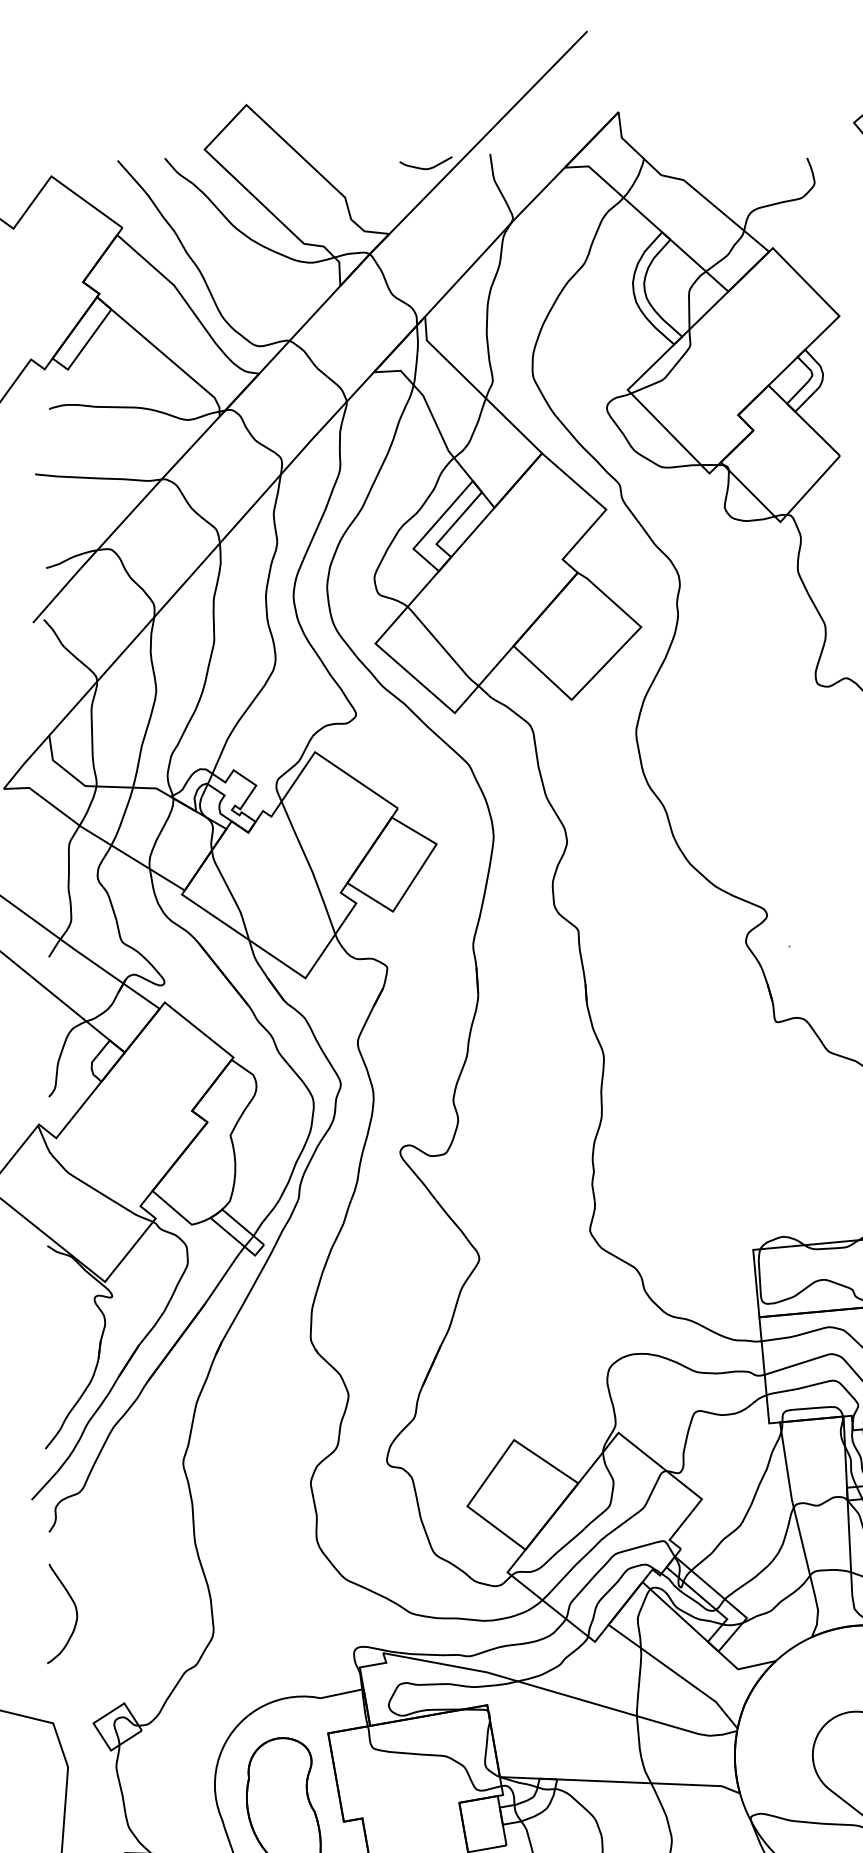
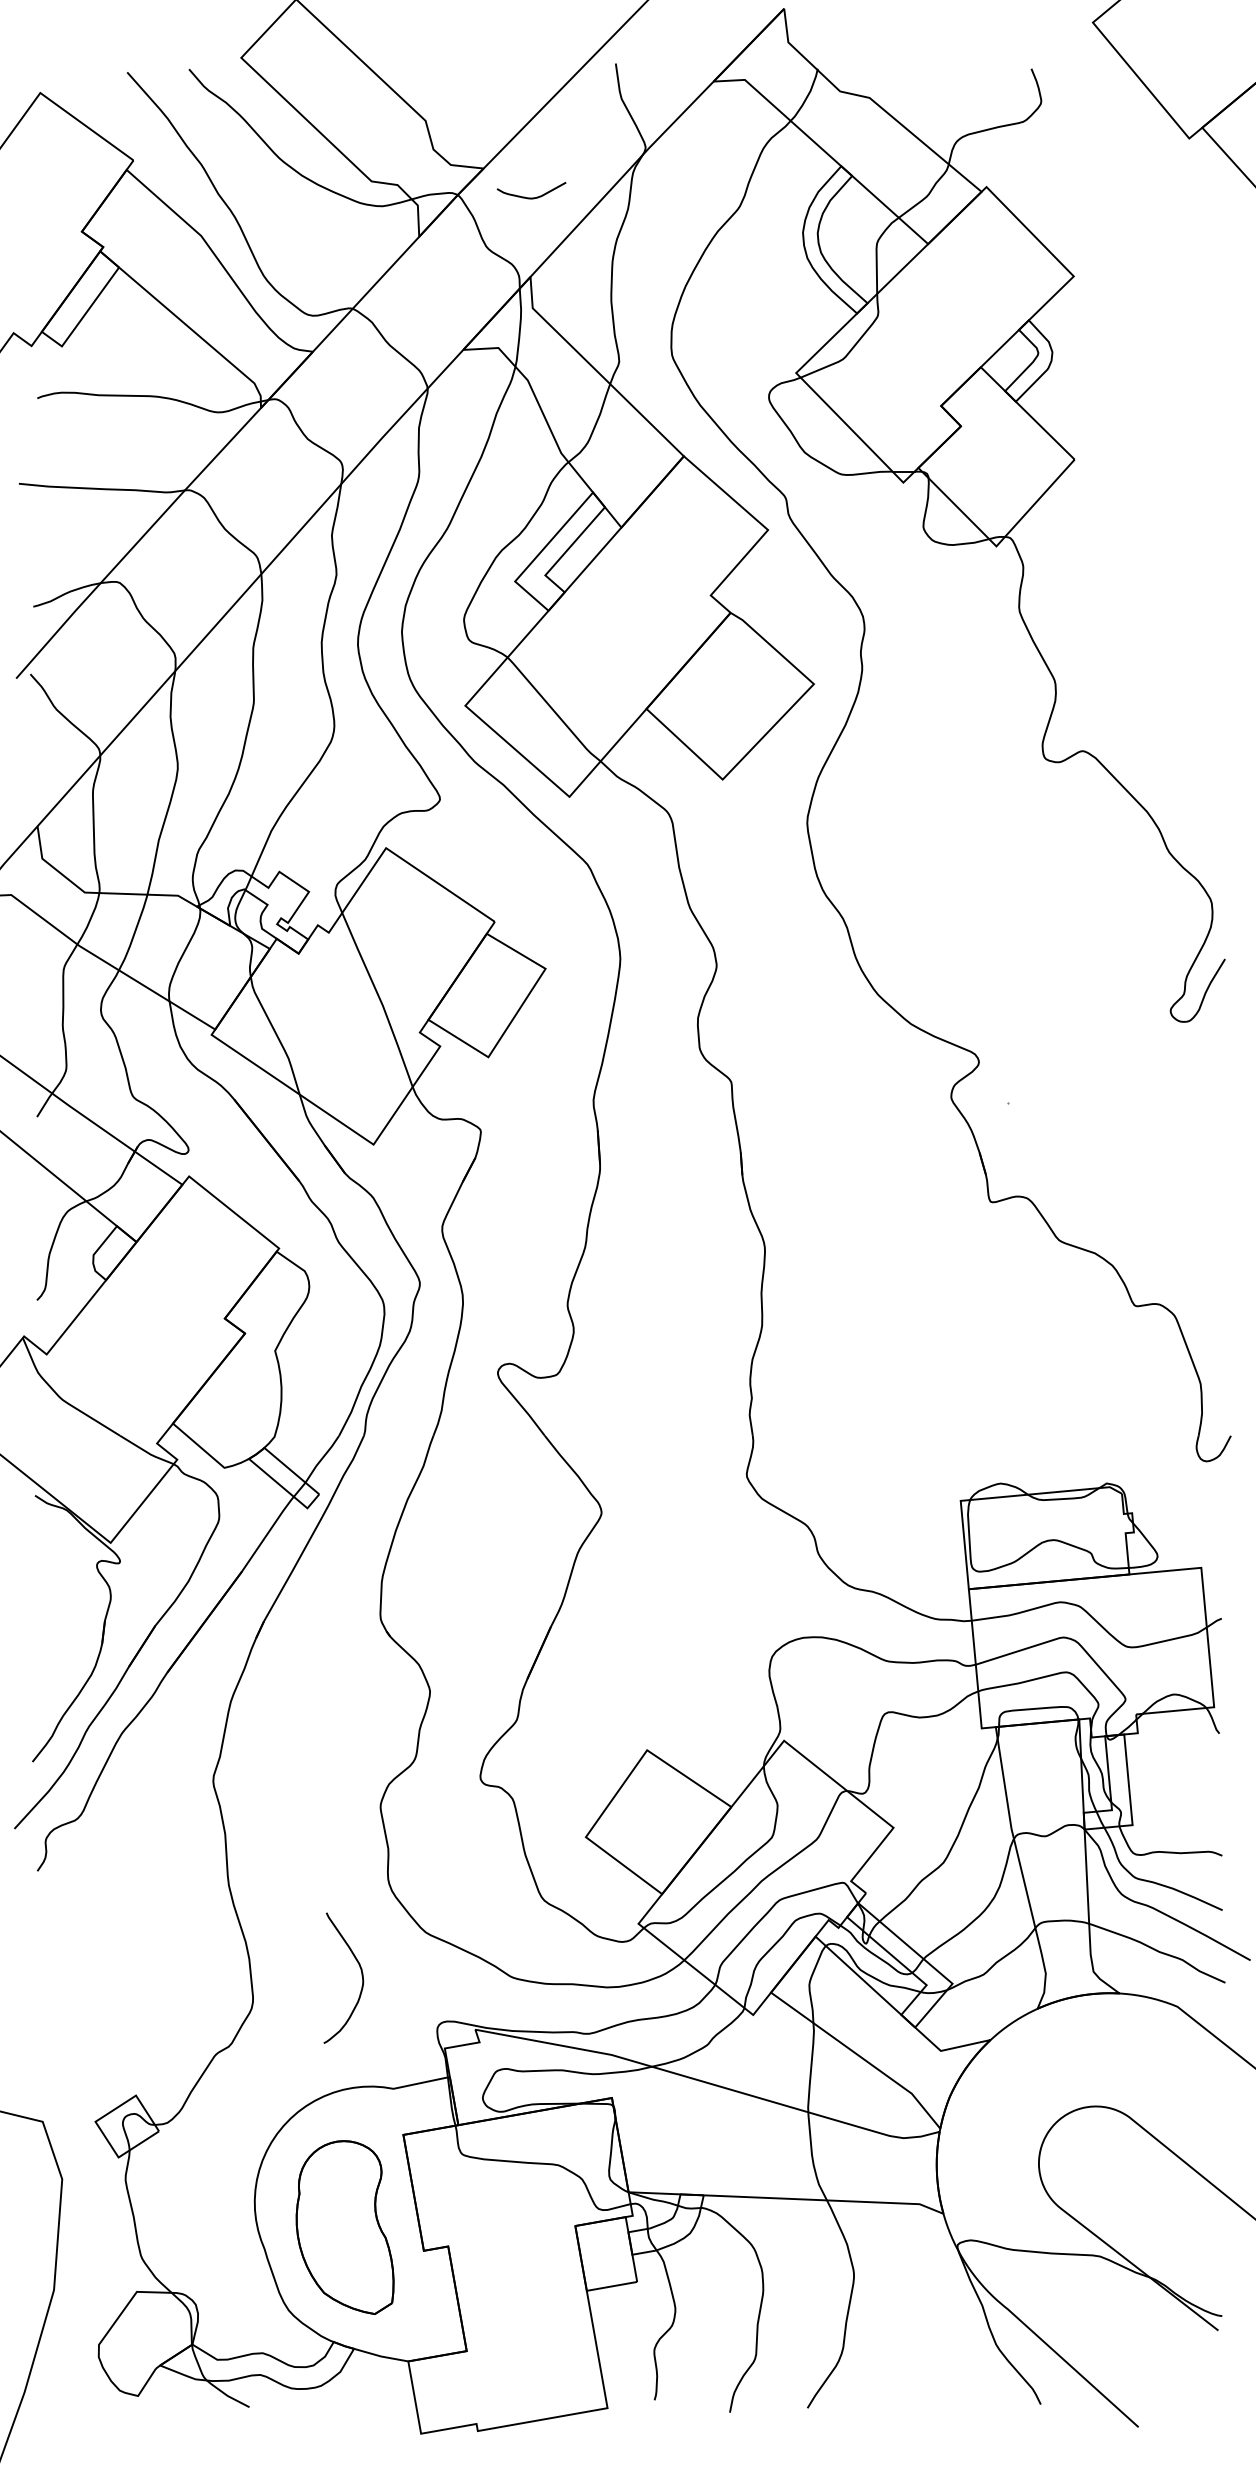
curve: (425, 168) -> (531, 197), moved
curve: (75, 1612) -> (361, 1976), moved

